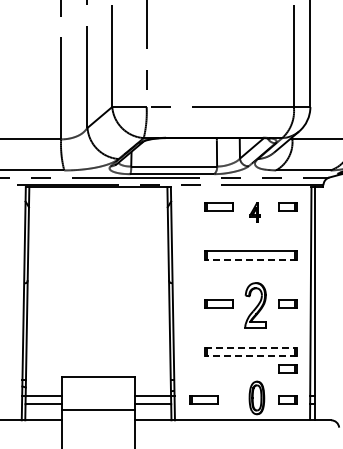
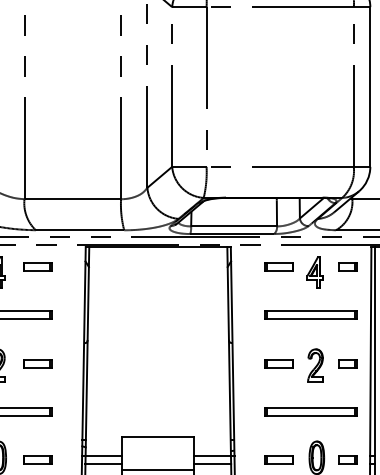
part: (254, 212) -> (314, 272), size x1.67
line: (250, 259) -> (310, 319), dashed -> solid
part: (255, 305) -> (315, 365), size x0.71
line: (251, 347) -> (311, 407), dashed -> solid
line: (250, 355) -> (310, 415), dashed -> solid
part: (287, 368) -> (347, 428), removed
part: (203, 399) -> (278, 459), moved

